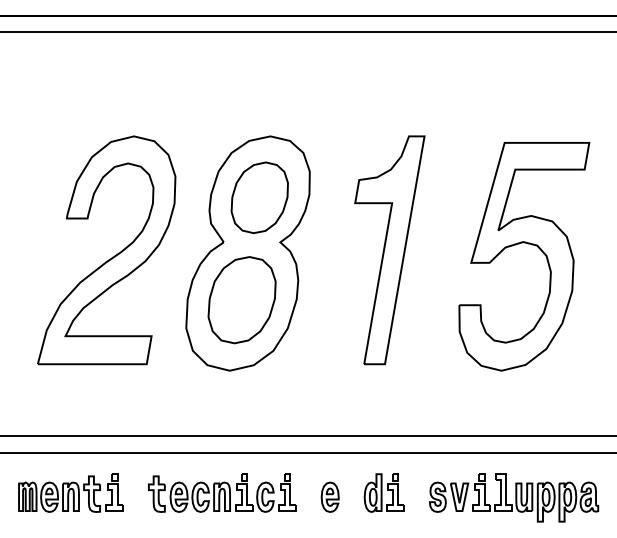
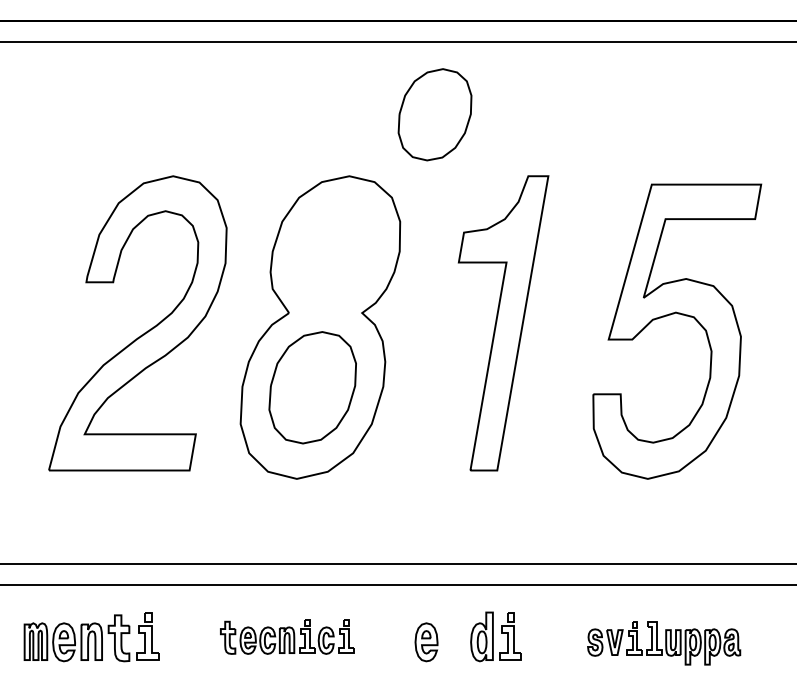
part: (259, 197) -> (434, 114), moved
part: (222, 492) -> (287, 636), size x0.7
part: (514, 497) -> (664, 642), size x0.7

